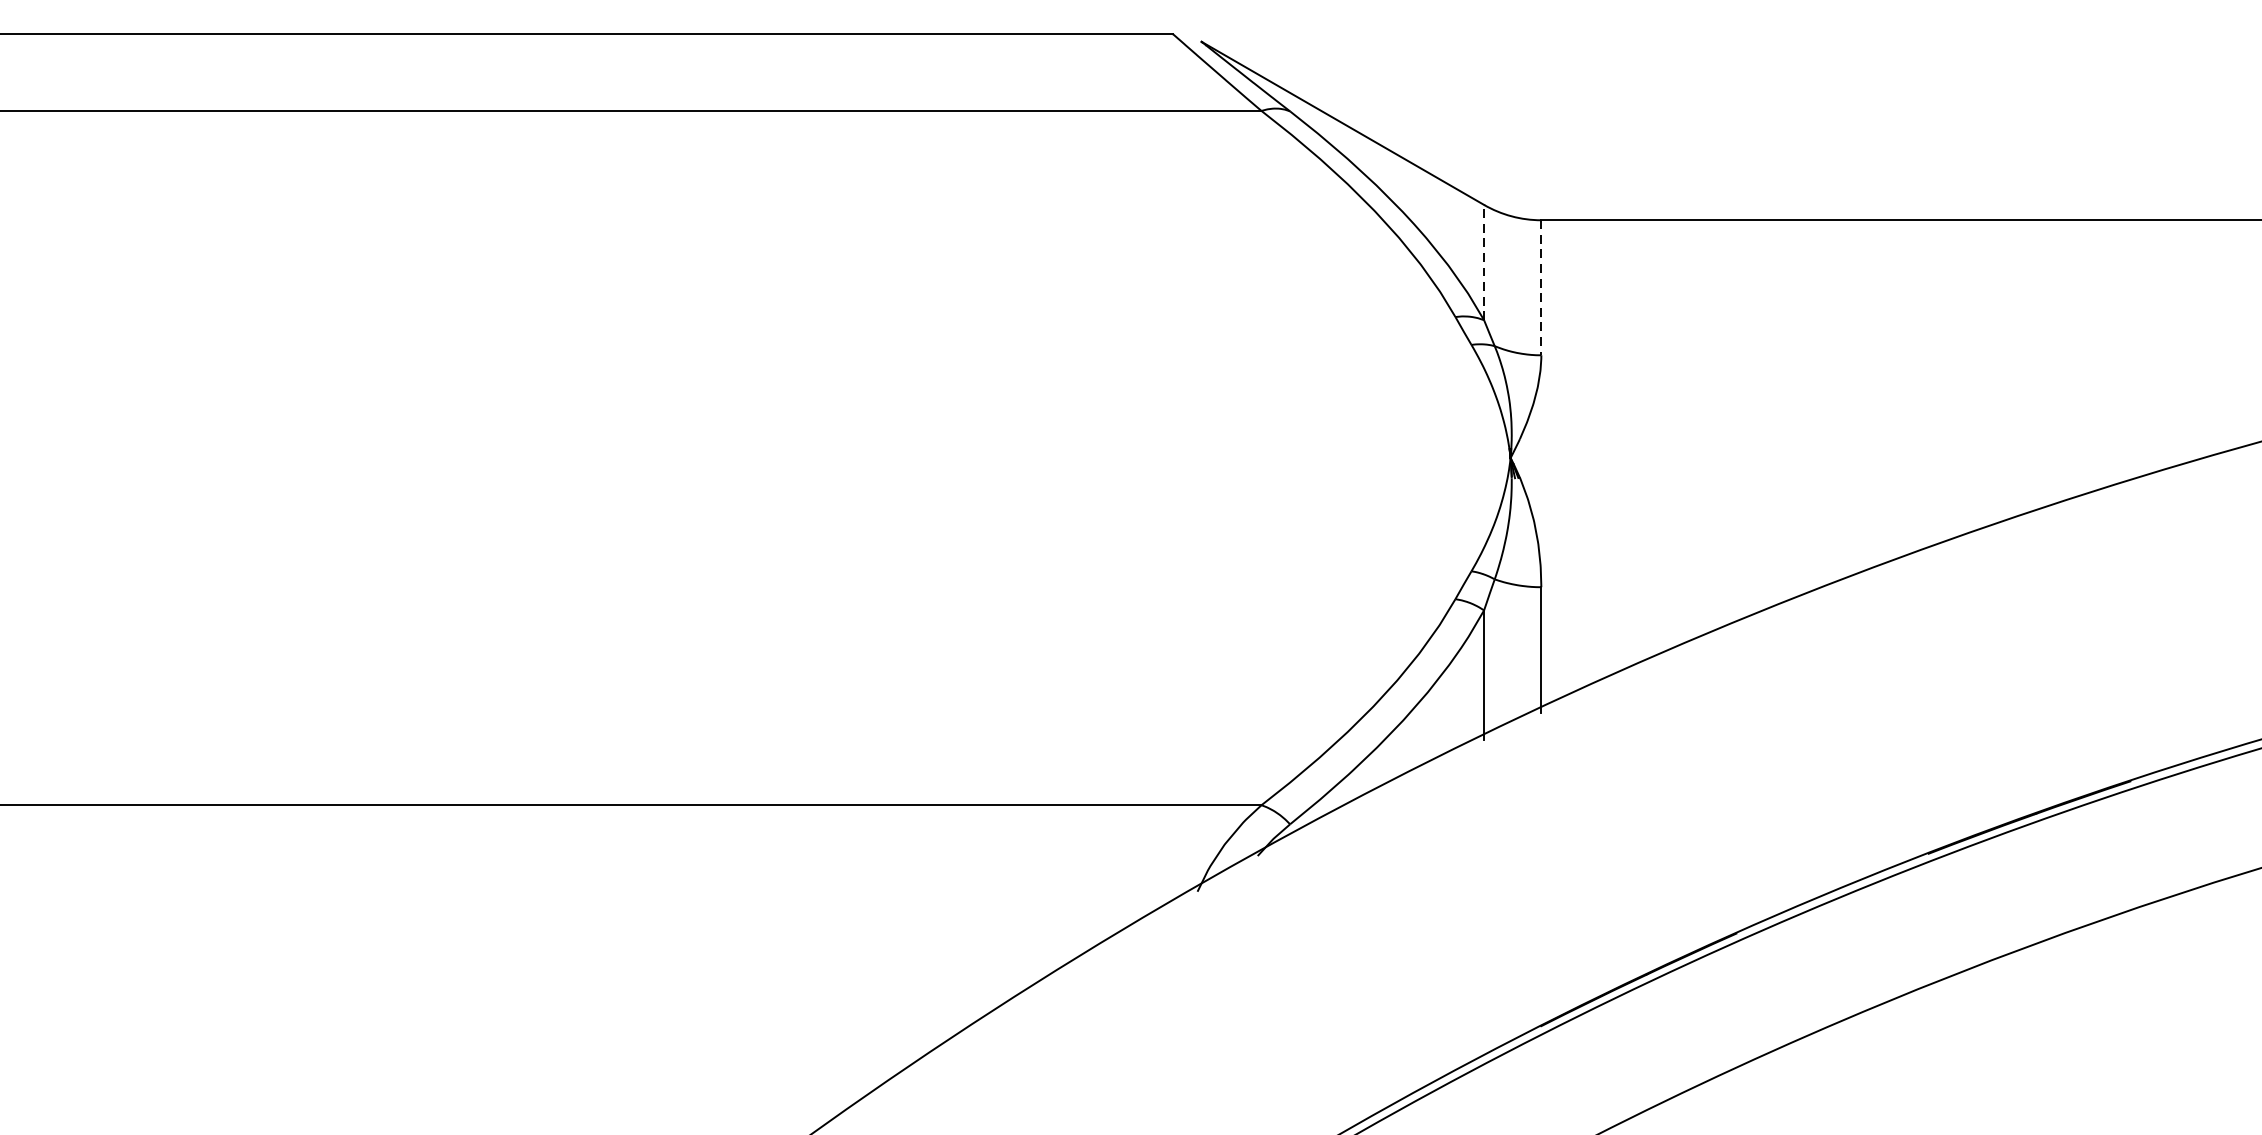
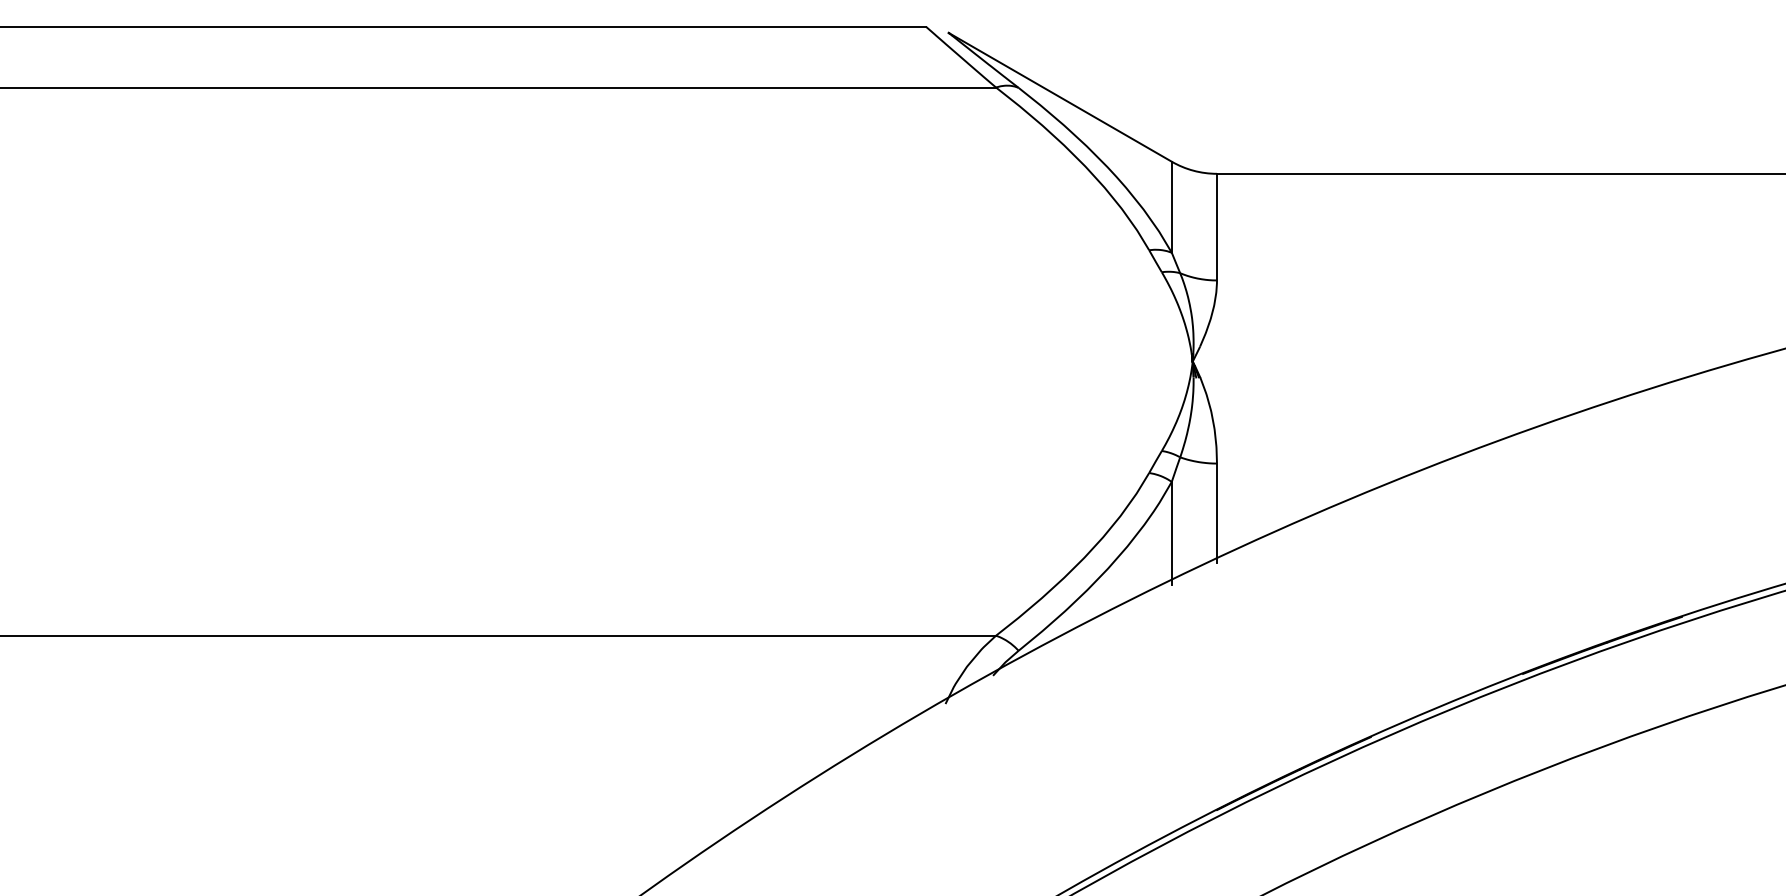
line: (1483, 262) -> (1171, 207), dashed -> solid
line: (1541, 288) -> (1217, 227), dashed -> solid

